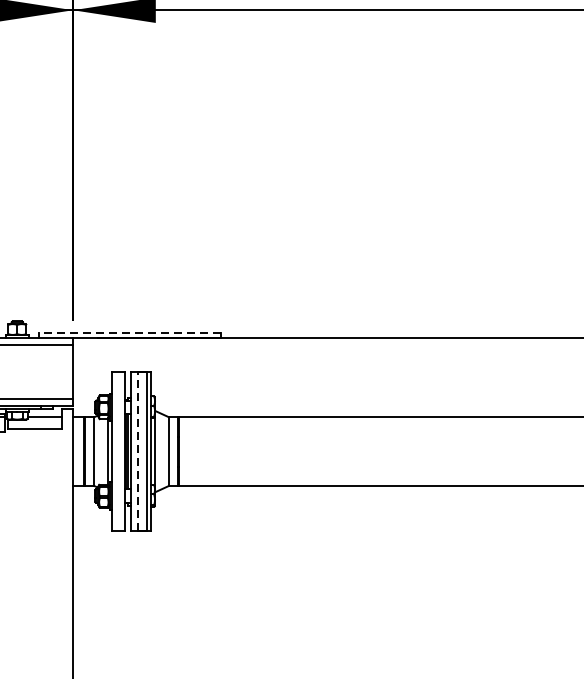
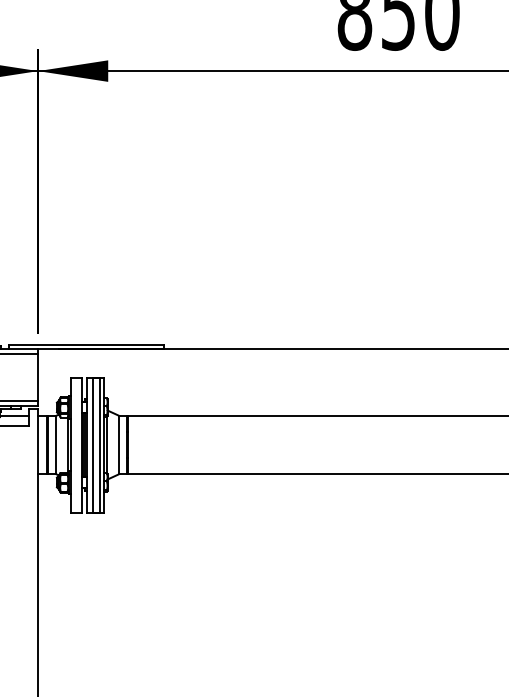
line: (128, 332) -> (85, 344), dashed -> solid
line: (138, 450) -> (93, 444), dashed -> solid

